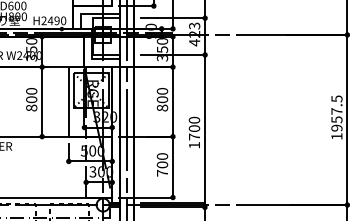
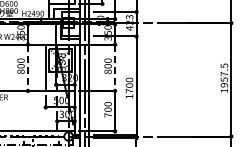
line: (42, 102) -> (28, 68), solid -> dashed
line: (173, 102) -> (115, 68), solid -> dashed

